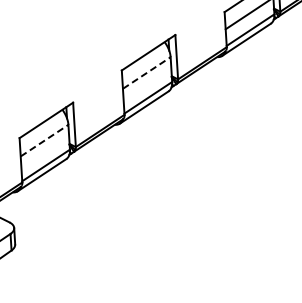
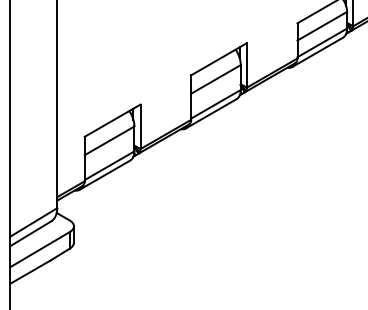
line: (146, 73) -> (215, 79), dashed -> solid
line: (44, 140) -> (109, 140), dashed -> solid

